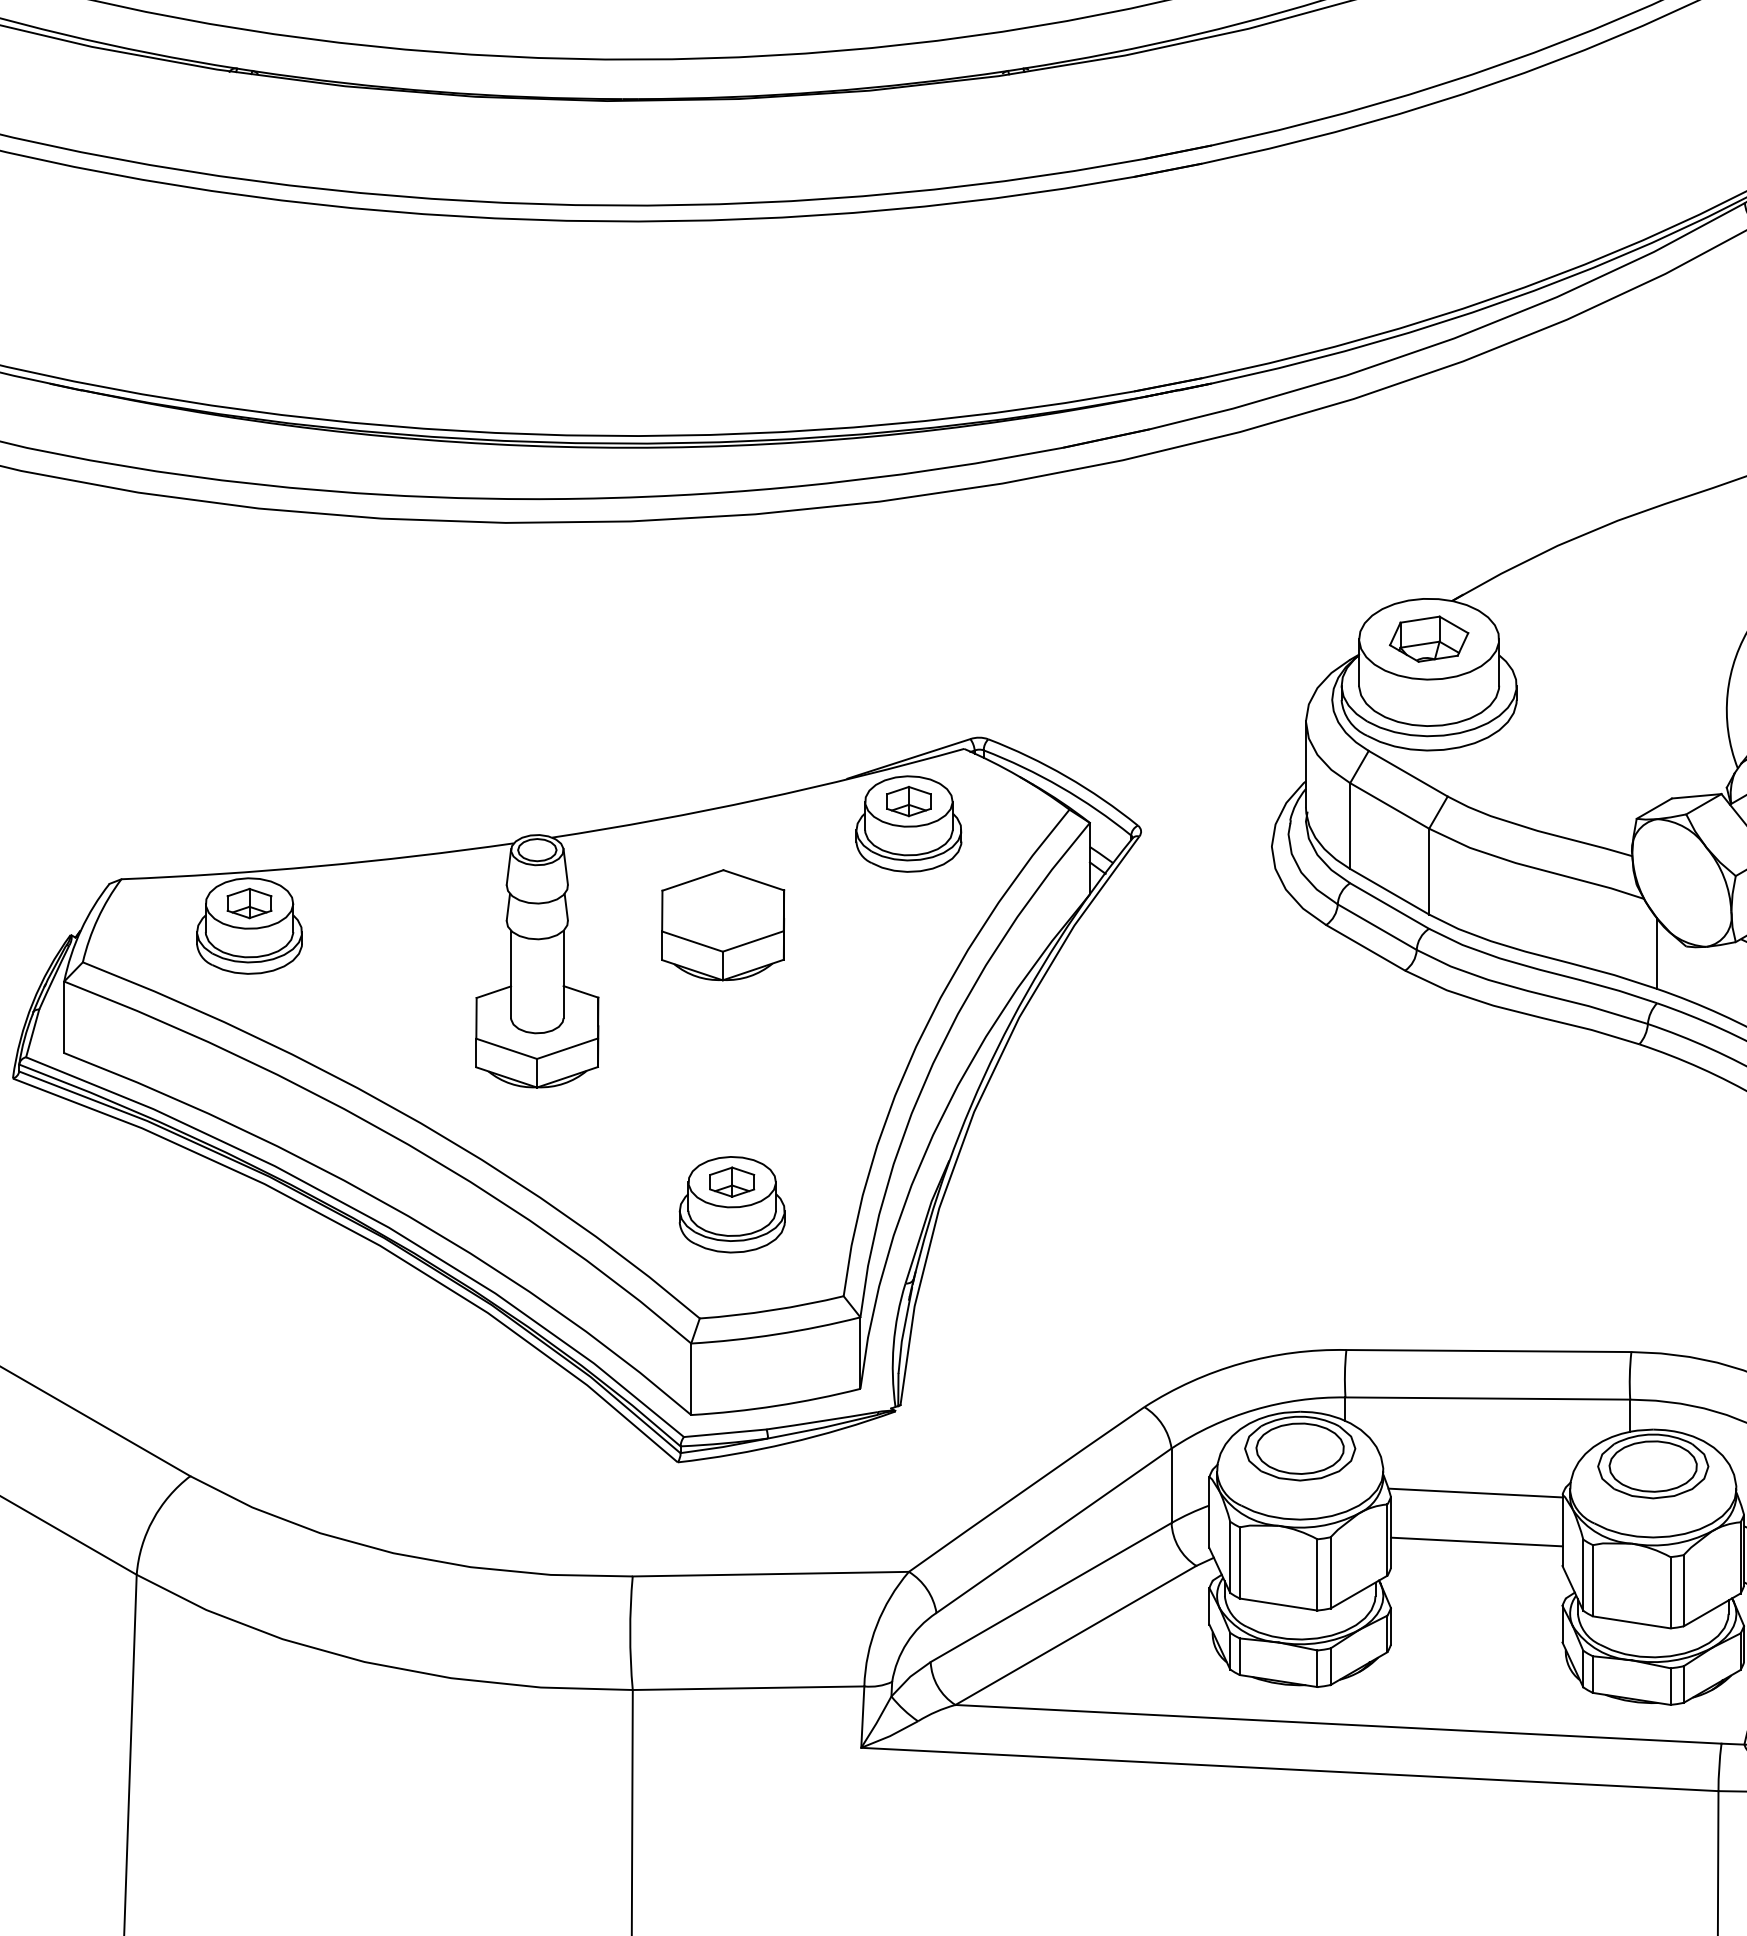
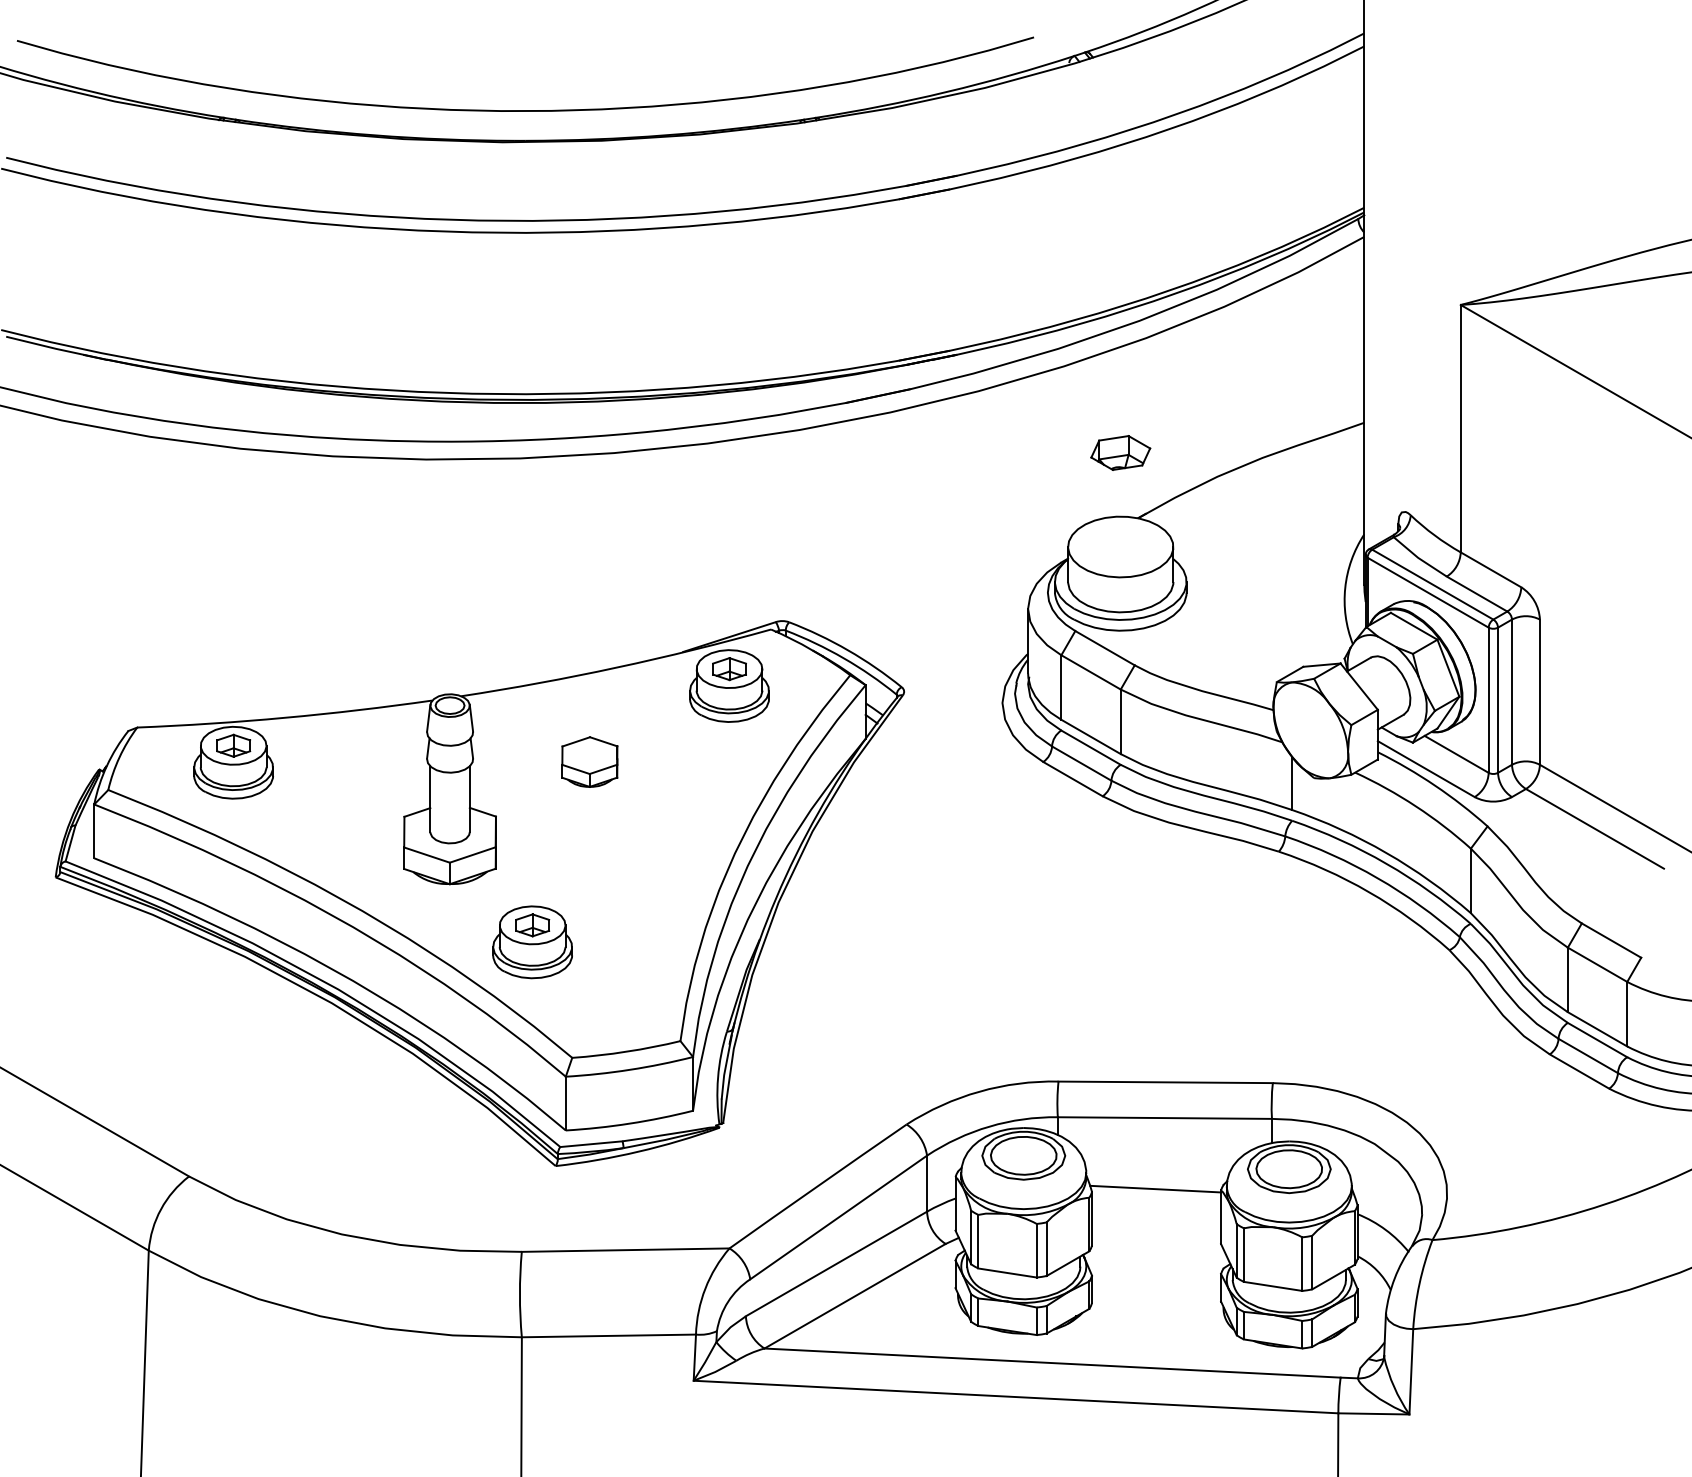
part: (1428, 638) -> (1120, 452), moved
part: (722, 924) -> (589, 761), size x0.6
part: (732, 1204) -> (532, 942), moved
line: (1476, 1541) -> (1156, 1225), removed

